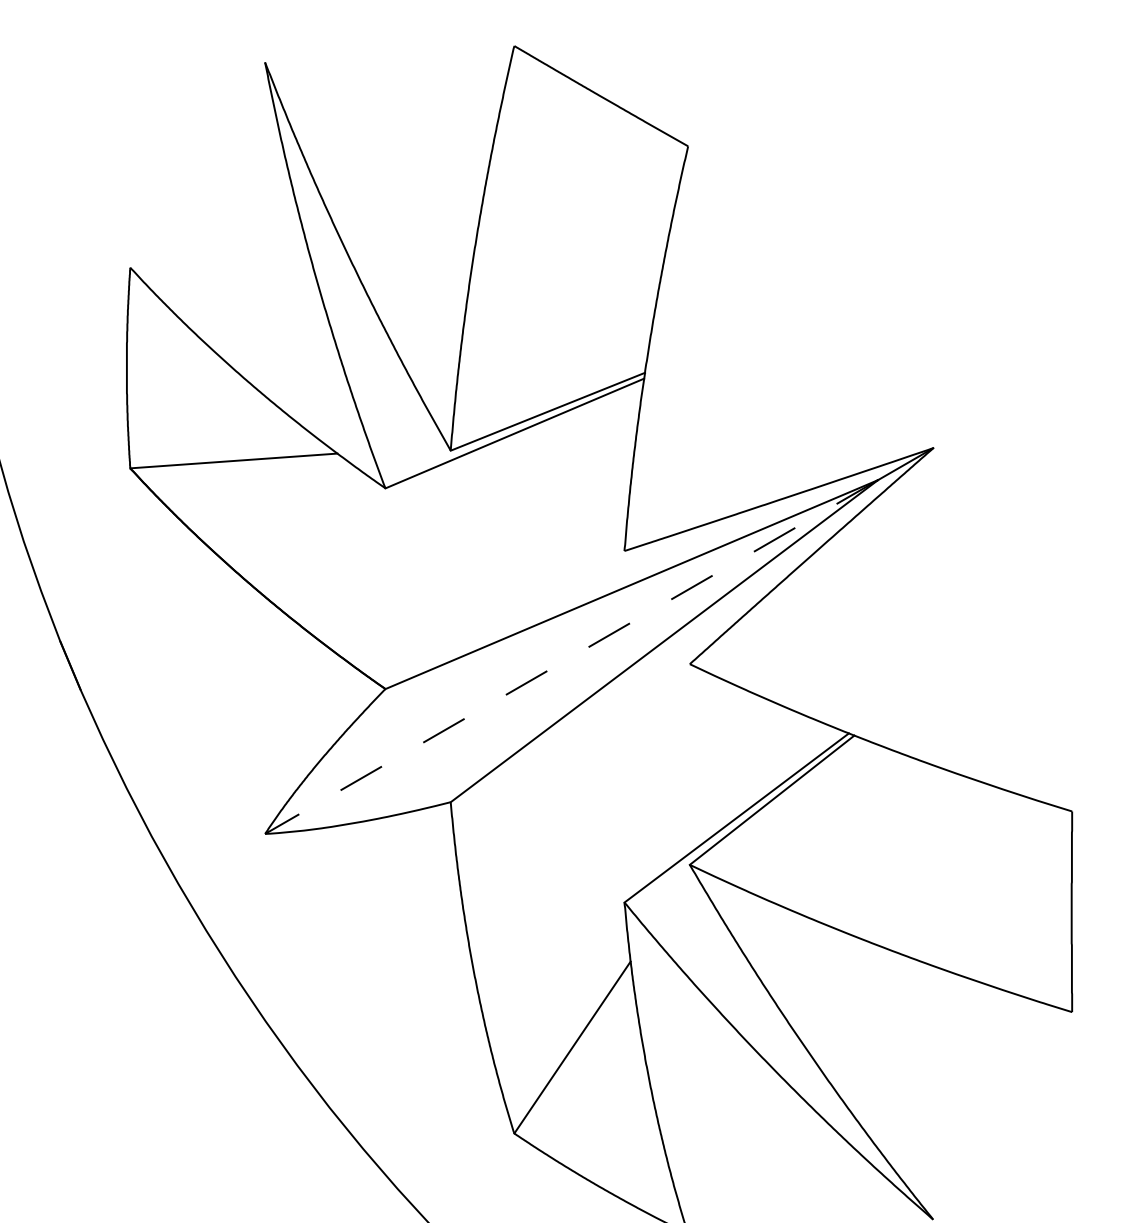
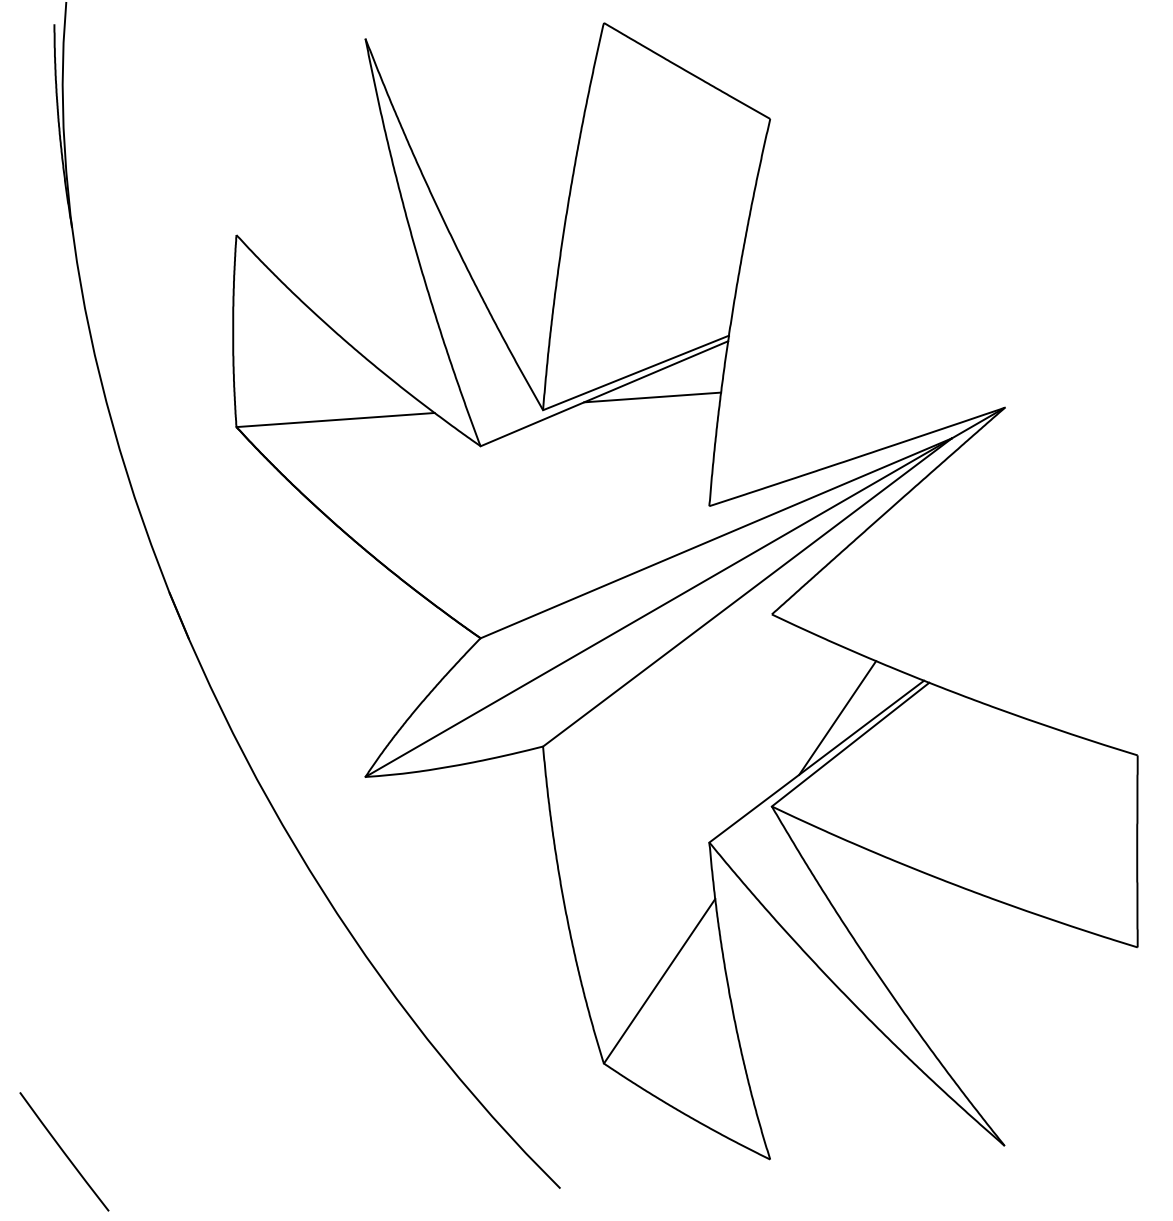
line: (565, 437) -> (652, 397), added
line: (571, 656) -> (658, 607), dashed -> solid
line: (758, 771) -> (837, 717), added

